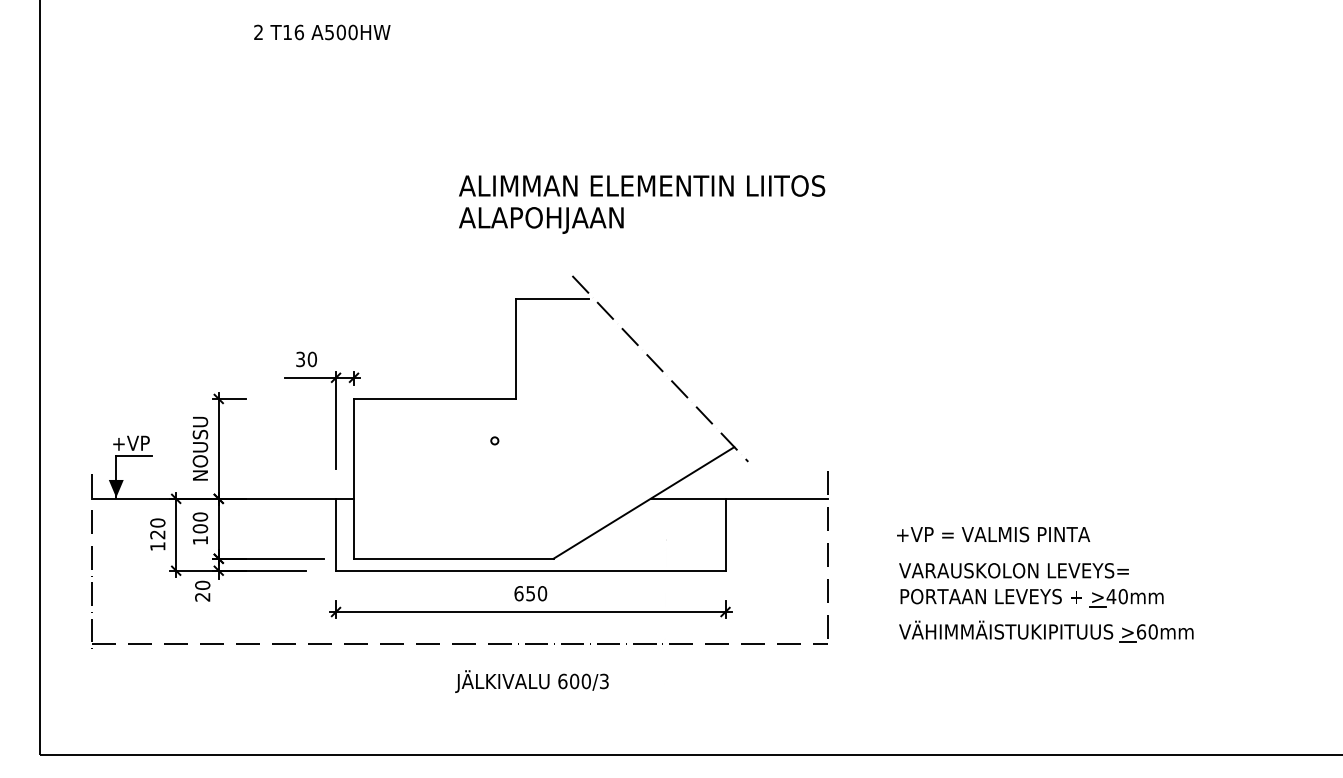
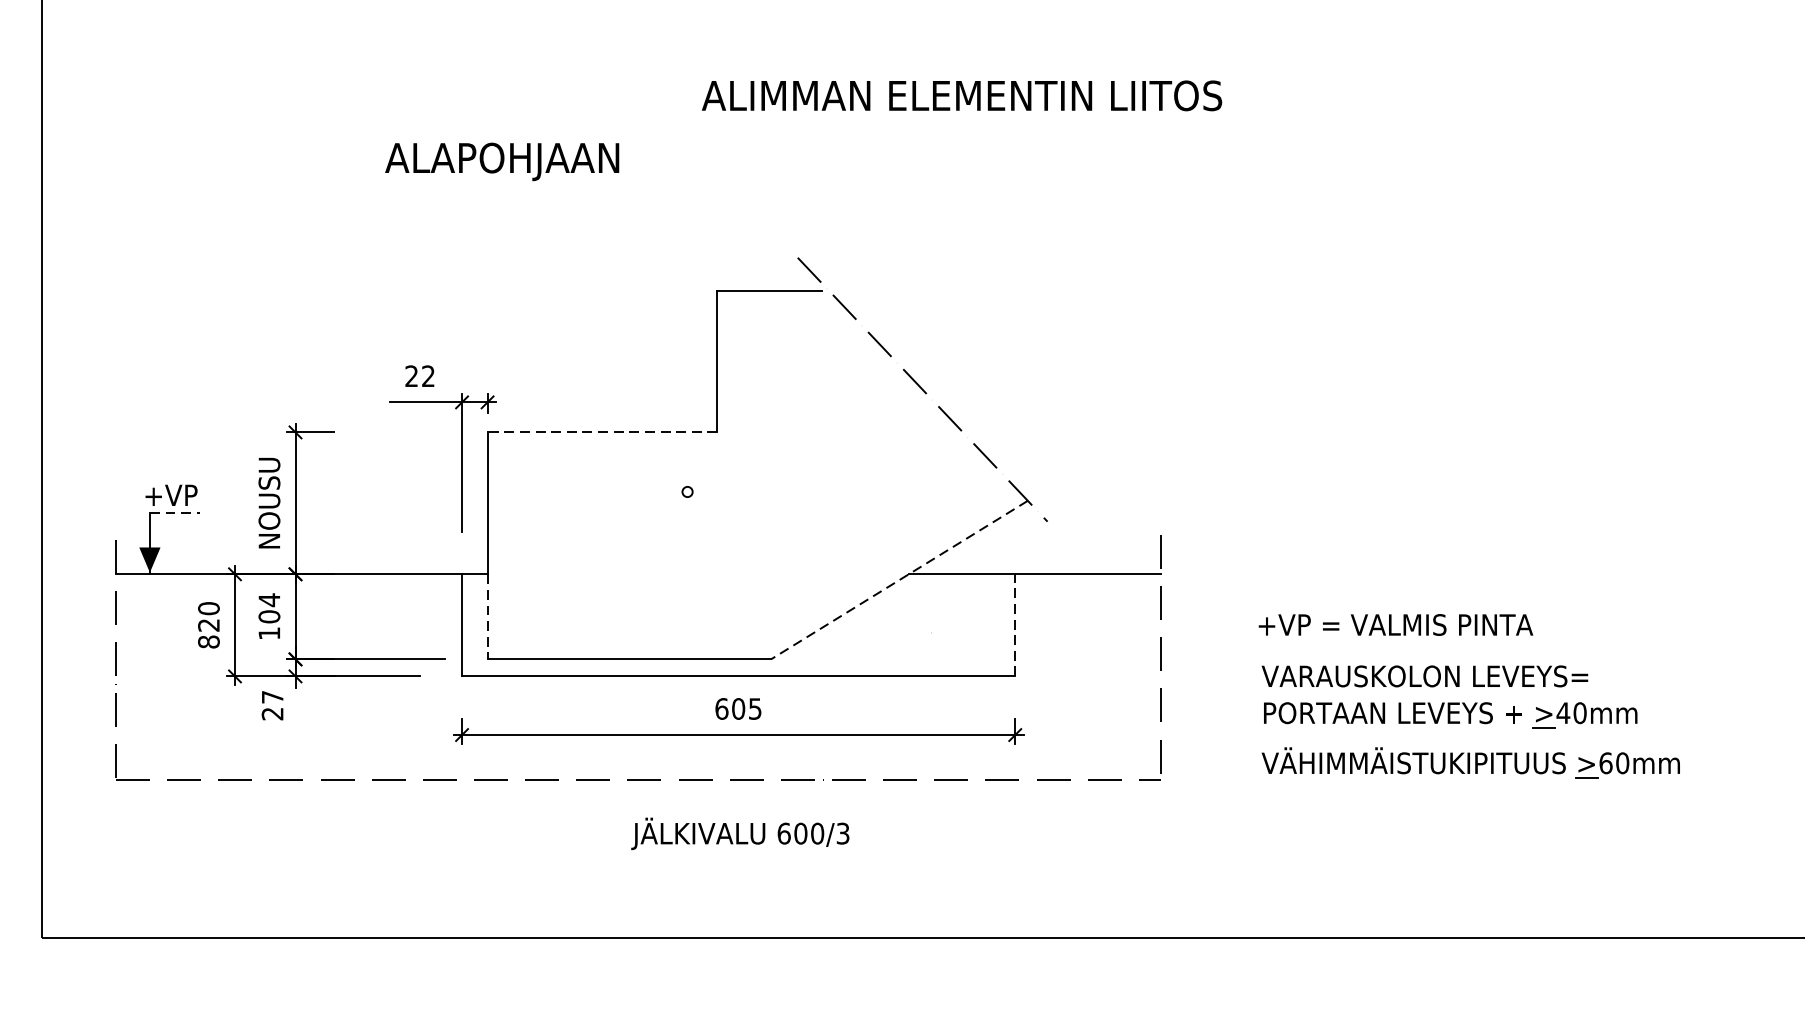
text: (642, 185) -> (962, 95), moved
text: (541, 220) -> (502, 161), moved
text: (306, 359) -> (420, 376), 30 -> 22
line: (434, 398) -> (601, 431), solid -> dashed
line: (134, 455) -> (175, 512), solid -> dashed
line: (643, 503) -> (898, 580), solid -> dashed
text: (200, 516) -> (269, 599), 100 -> 104
line: (354, 528) -> (488, 616), solid -> dashed
line: (725, 534) -> (1015, 624), solid -> dashed
text: (157, 546) -> (208, 641), 120 -> 820
text: (202, 584) -> (272, 695), 20 -> 27
text: (536, 593) -> (746, 708), 650 -> 605

